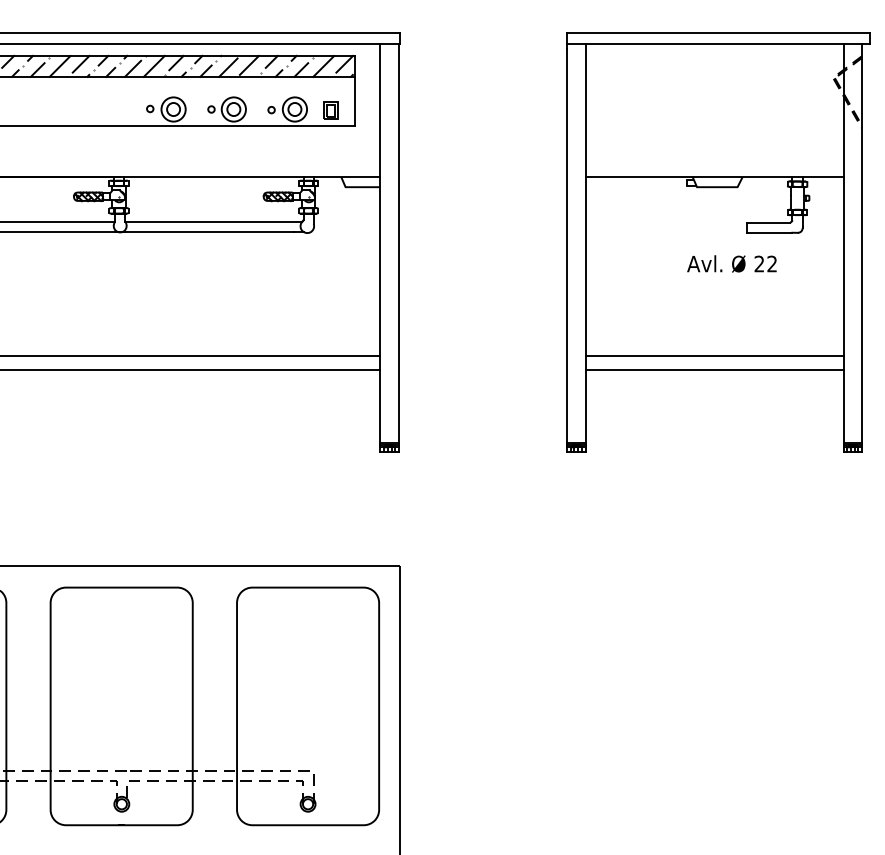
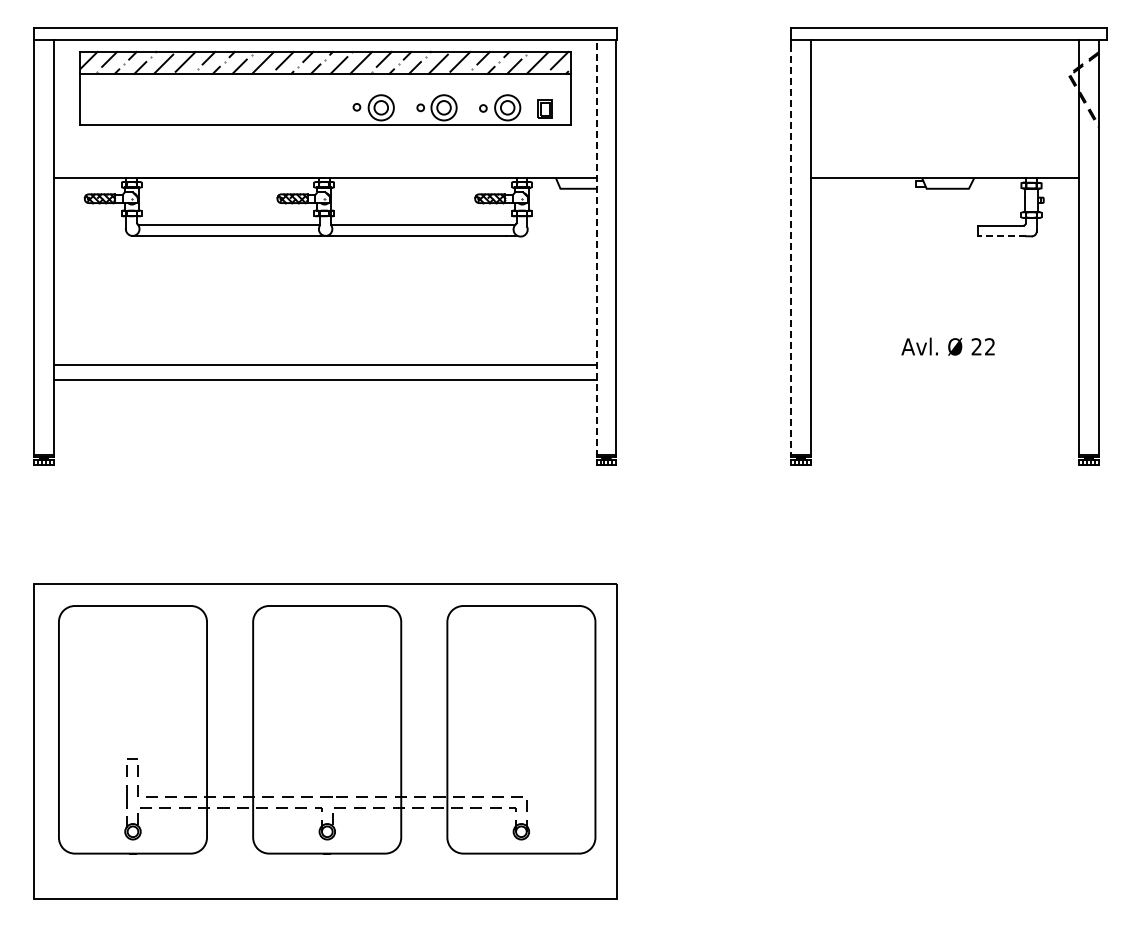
line: (769, 232) -> (1002, 236), solid -> dashed
line: (380, 244) -> (596, 248), solid -> dashed
line: (567, 247) -> (791, 251), solid -> dashed
text: (731, 263) -> (947, 346), moved
line: (714, 356) -> (944, 365), removed
line: (714, 370) -> (944, 379), removed

